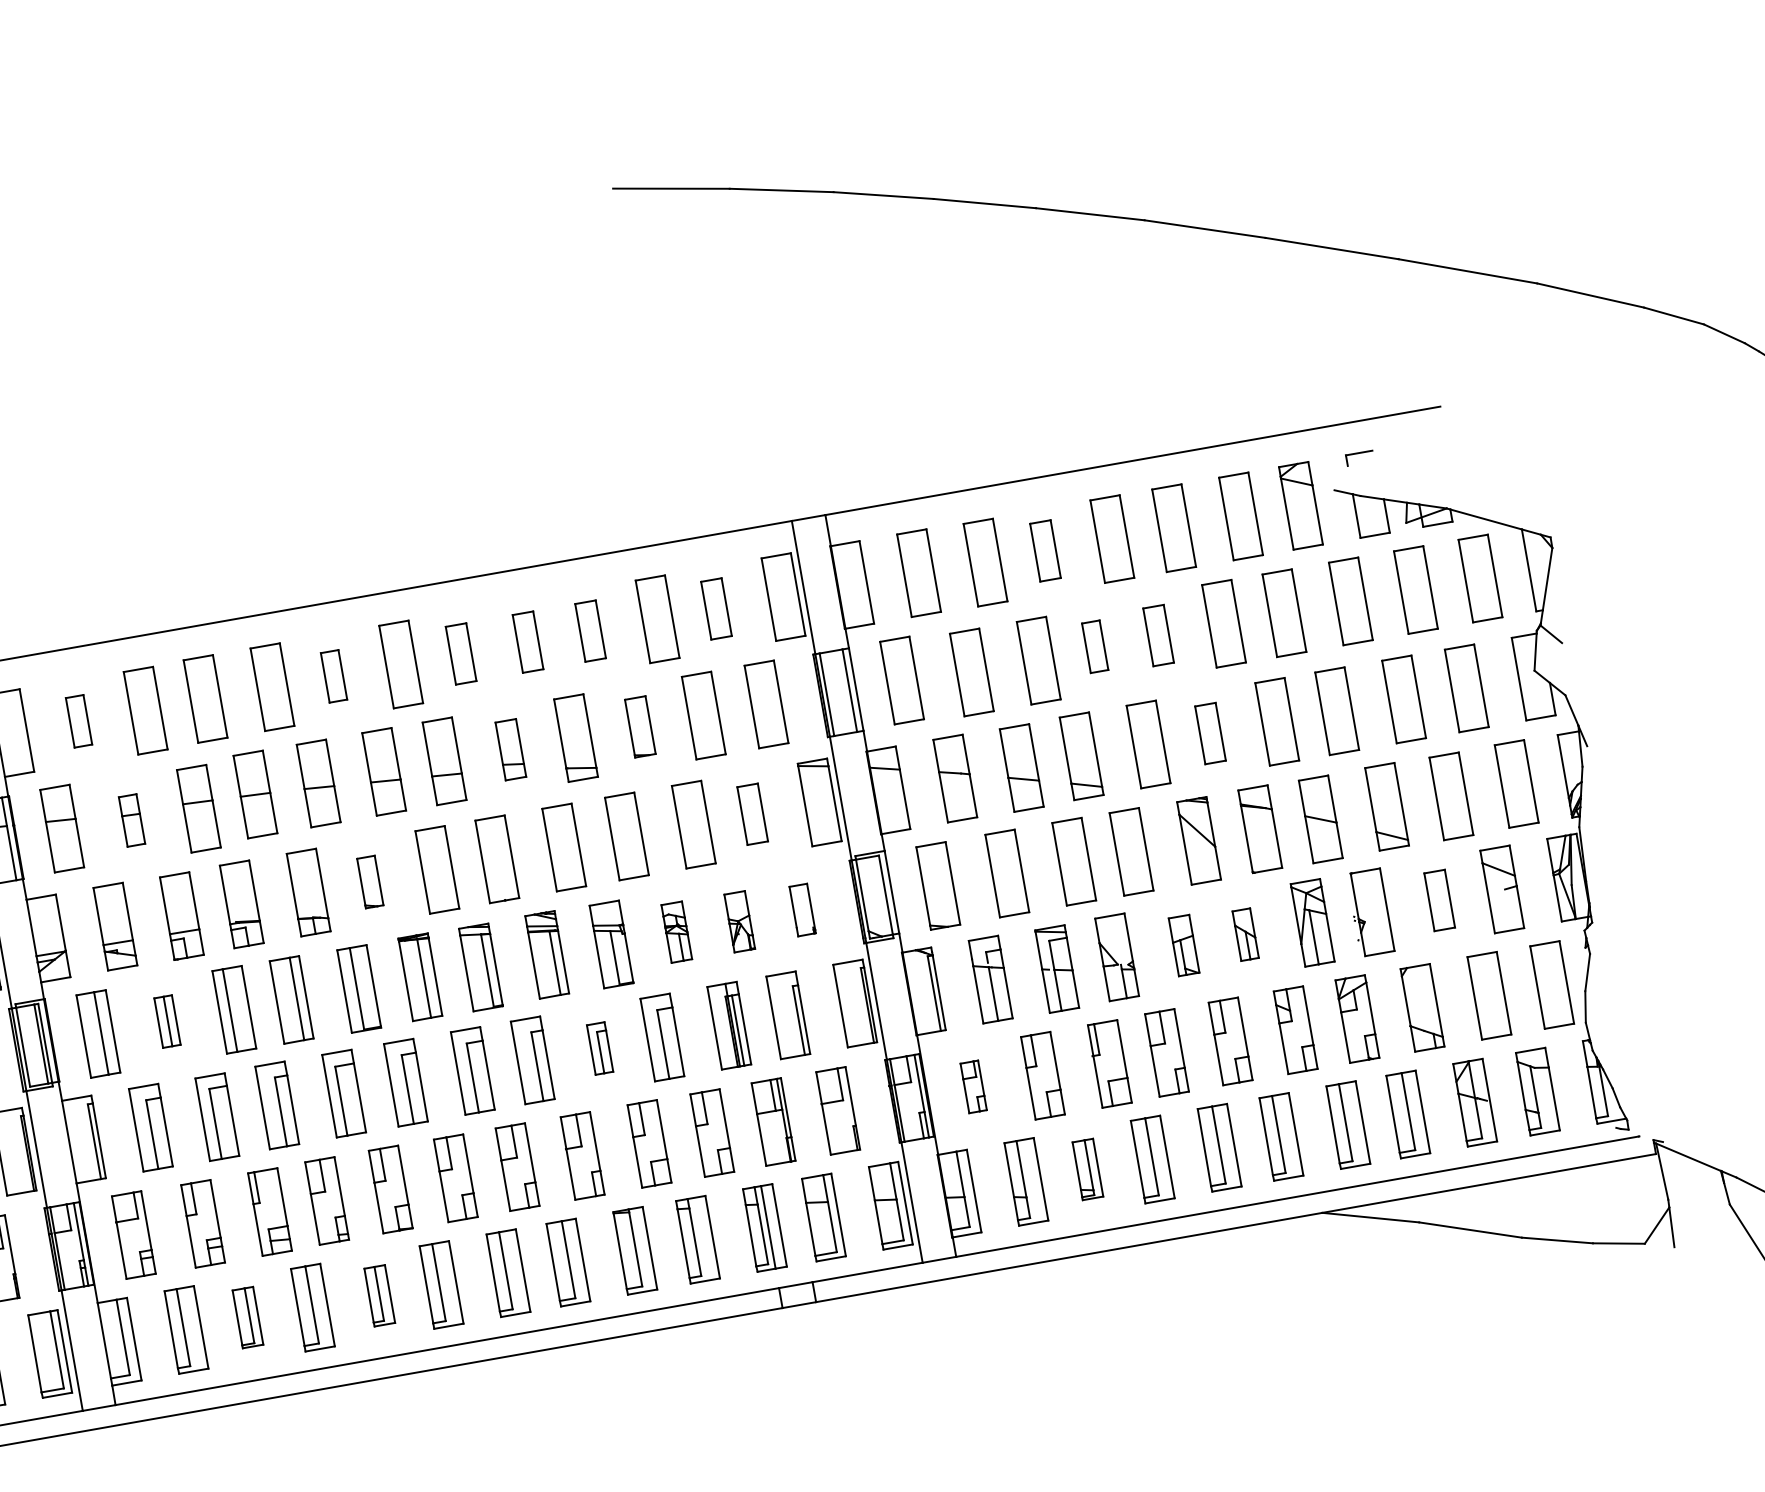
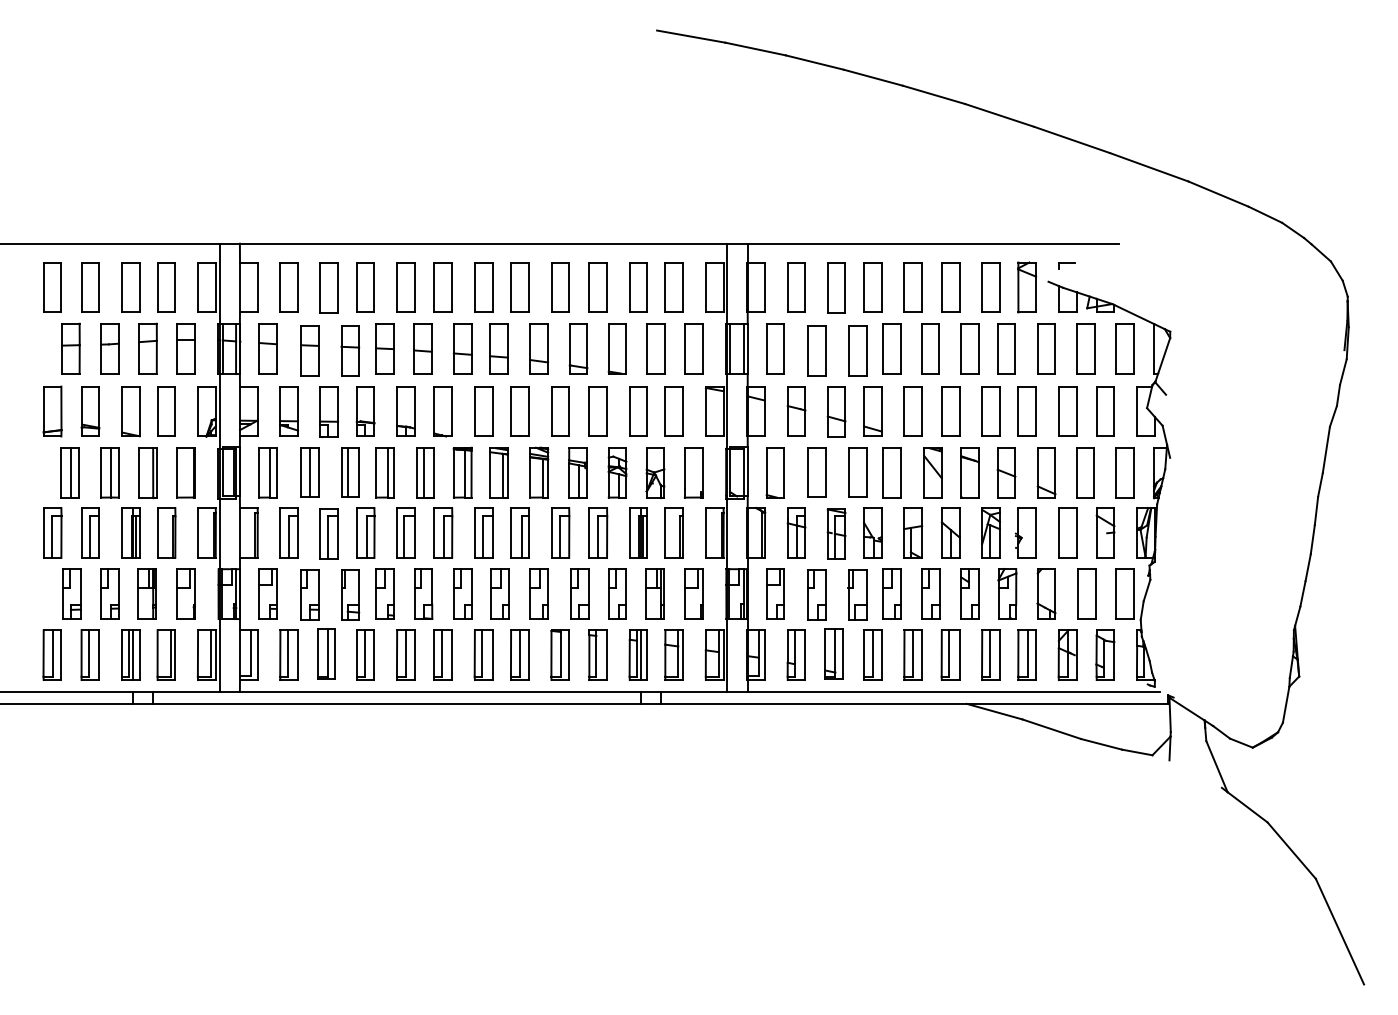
part: (1044, 551) -> (872, 287), size x1.43
part: (715, 609) -> (673, 287), size x1.43
part: (589, 631) -> (597, 287), size x1.43
part: (1158, 635) -> (930, 348), size x1.43
part: (528, 642) -> (560, 287), size x1.43
part: (1094, 646) -> (891, 348), size x1.67
part: (460, 654) -> (519, 287), size x1.43
part: (332, 676) -> (442, 287), size x1.67
part: (77, 721) -> (288, 287), size x1.67
part: (638, 726) -> (616, 348), size x1.43
part: (1210, 733) -> (950, 411), size x1.43
part: (509, 749) -> (538, 348), size x1.43
part: (751, 814) -> (673, 411), size x1.43
part: (131, 819) -> (309, 350), size x1.67
part: (369, 881) -> (442, 411), size x1.67
part: (1439, 899) -> (1067, 532), size x1.43
part: (802, 909) -> (693, 472), size x1.67
part: (739, 920) -> (655, 472), size x1.43
part: (676, 931) -> (617, 472), size x1.43
part: (1245, 933) -> (950, 532), size x1.67
part: (1184, 944) -> (913, 532), size x1.43
part: (166, 1021) -> (309, 472), size x1.67
part: (599, 1047) -> (560, 532), size x1.67
part: (973, 1085) -> (775, 593), size x1.67
part: (1087, 1168) -> (833, 653), size x1.43
part: (378, 1294) -> (405, 654), size x1.43
part: (247, 1316) -> (326, 653), size x1.43

